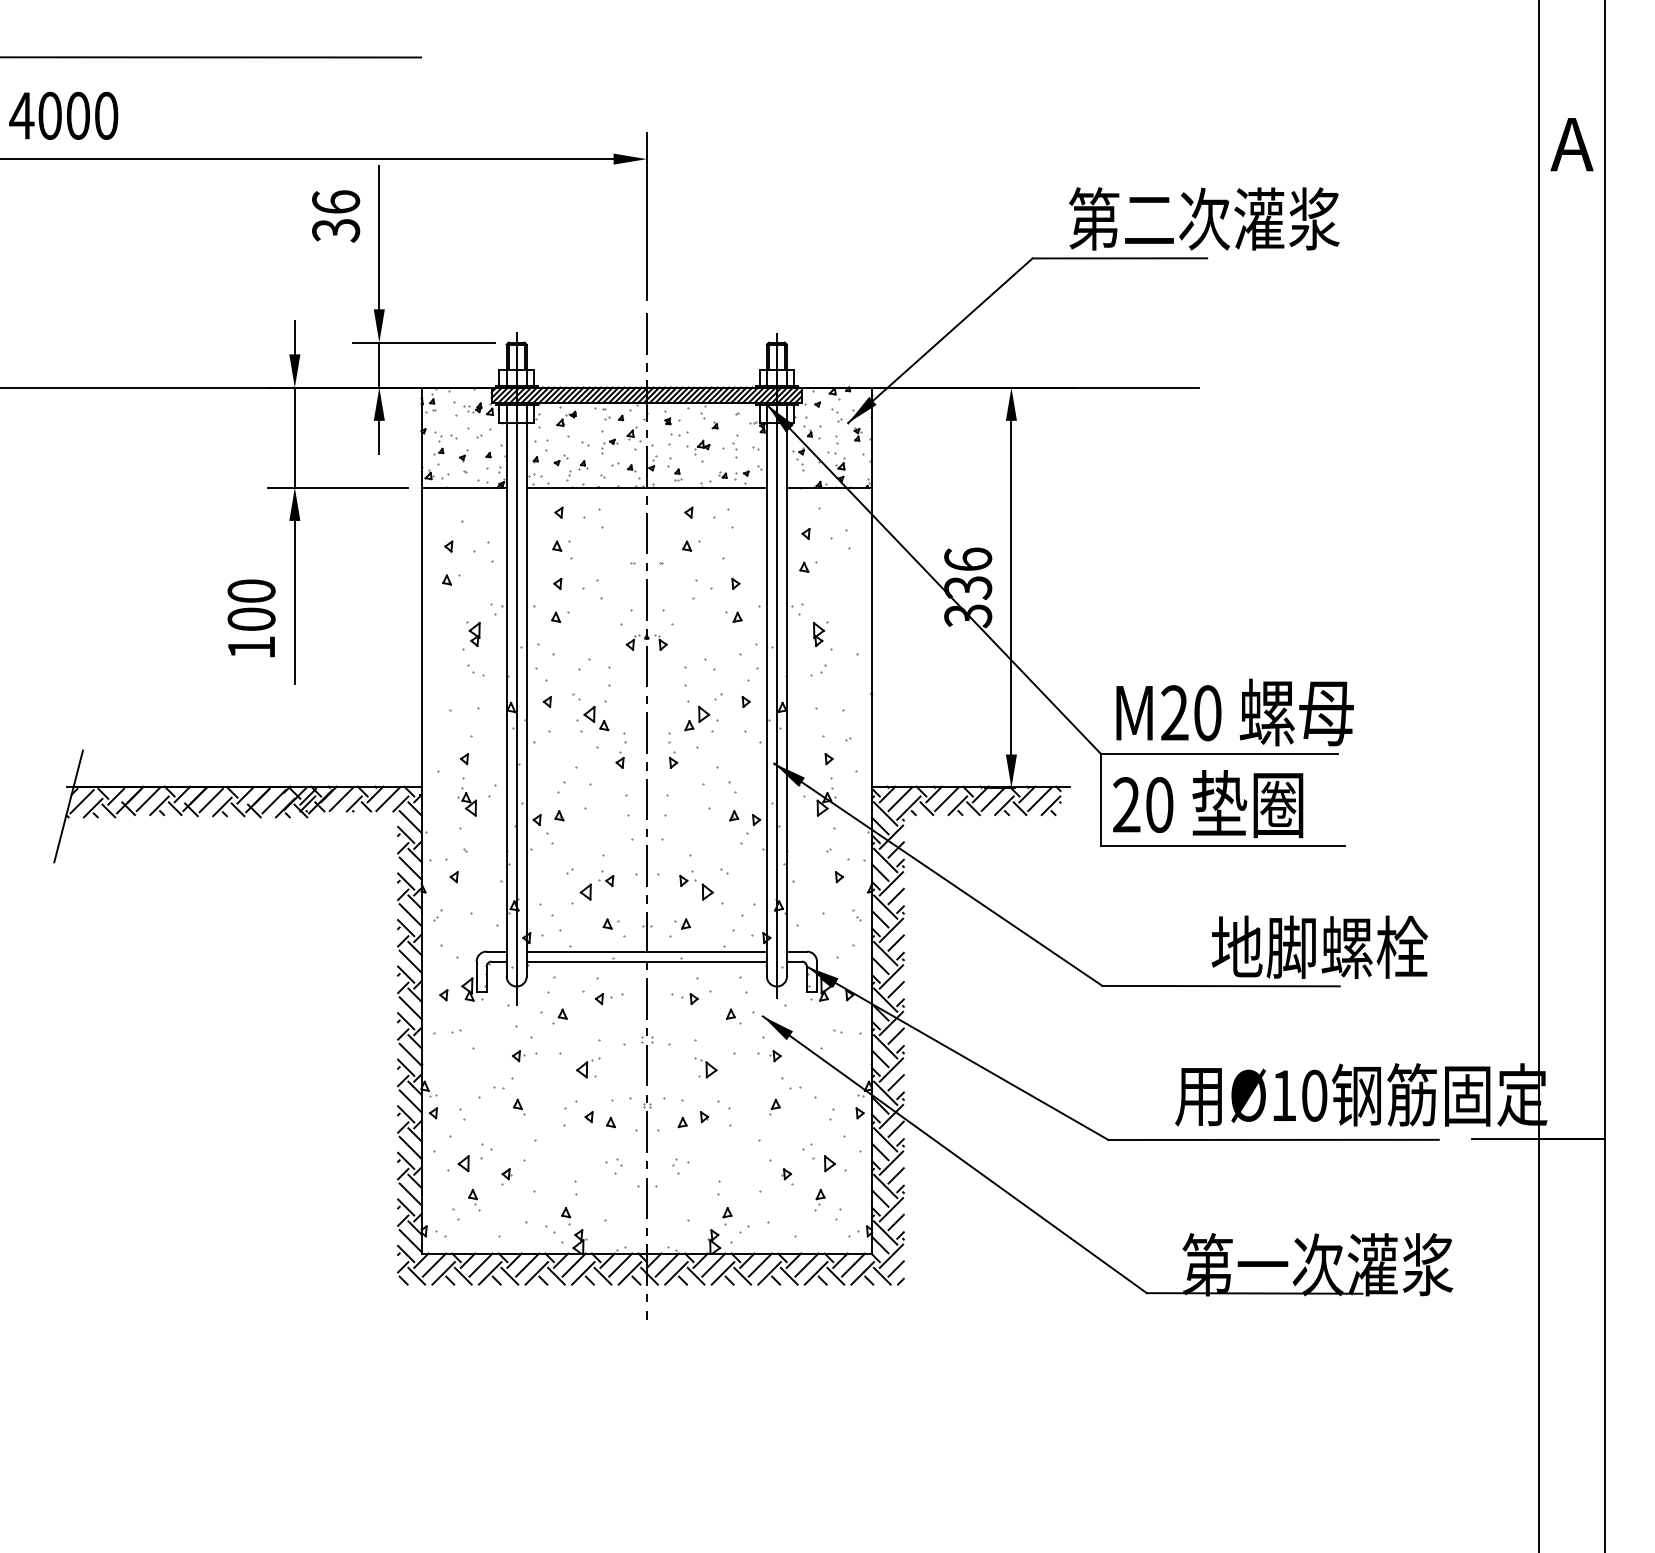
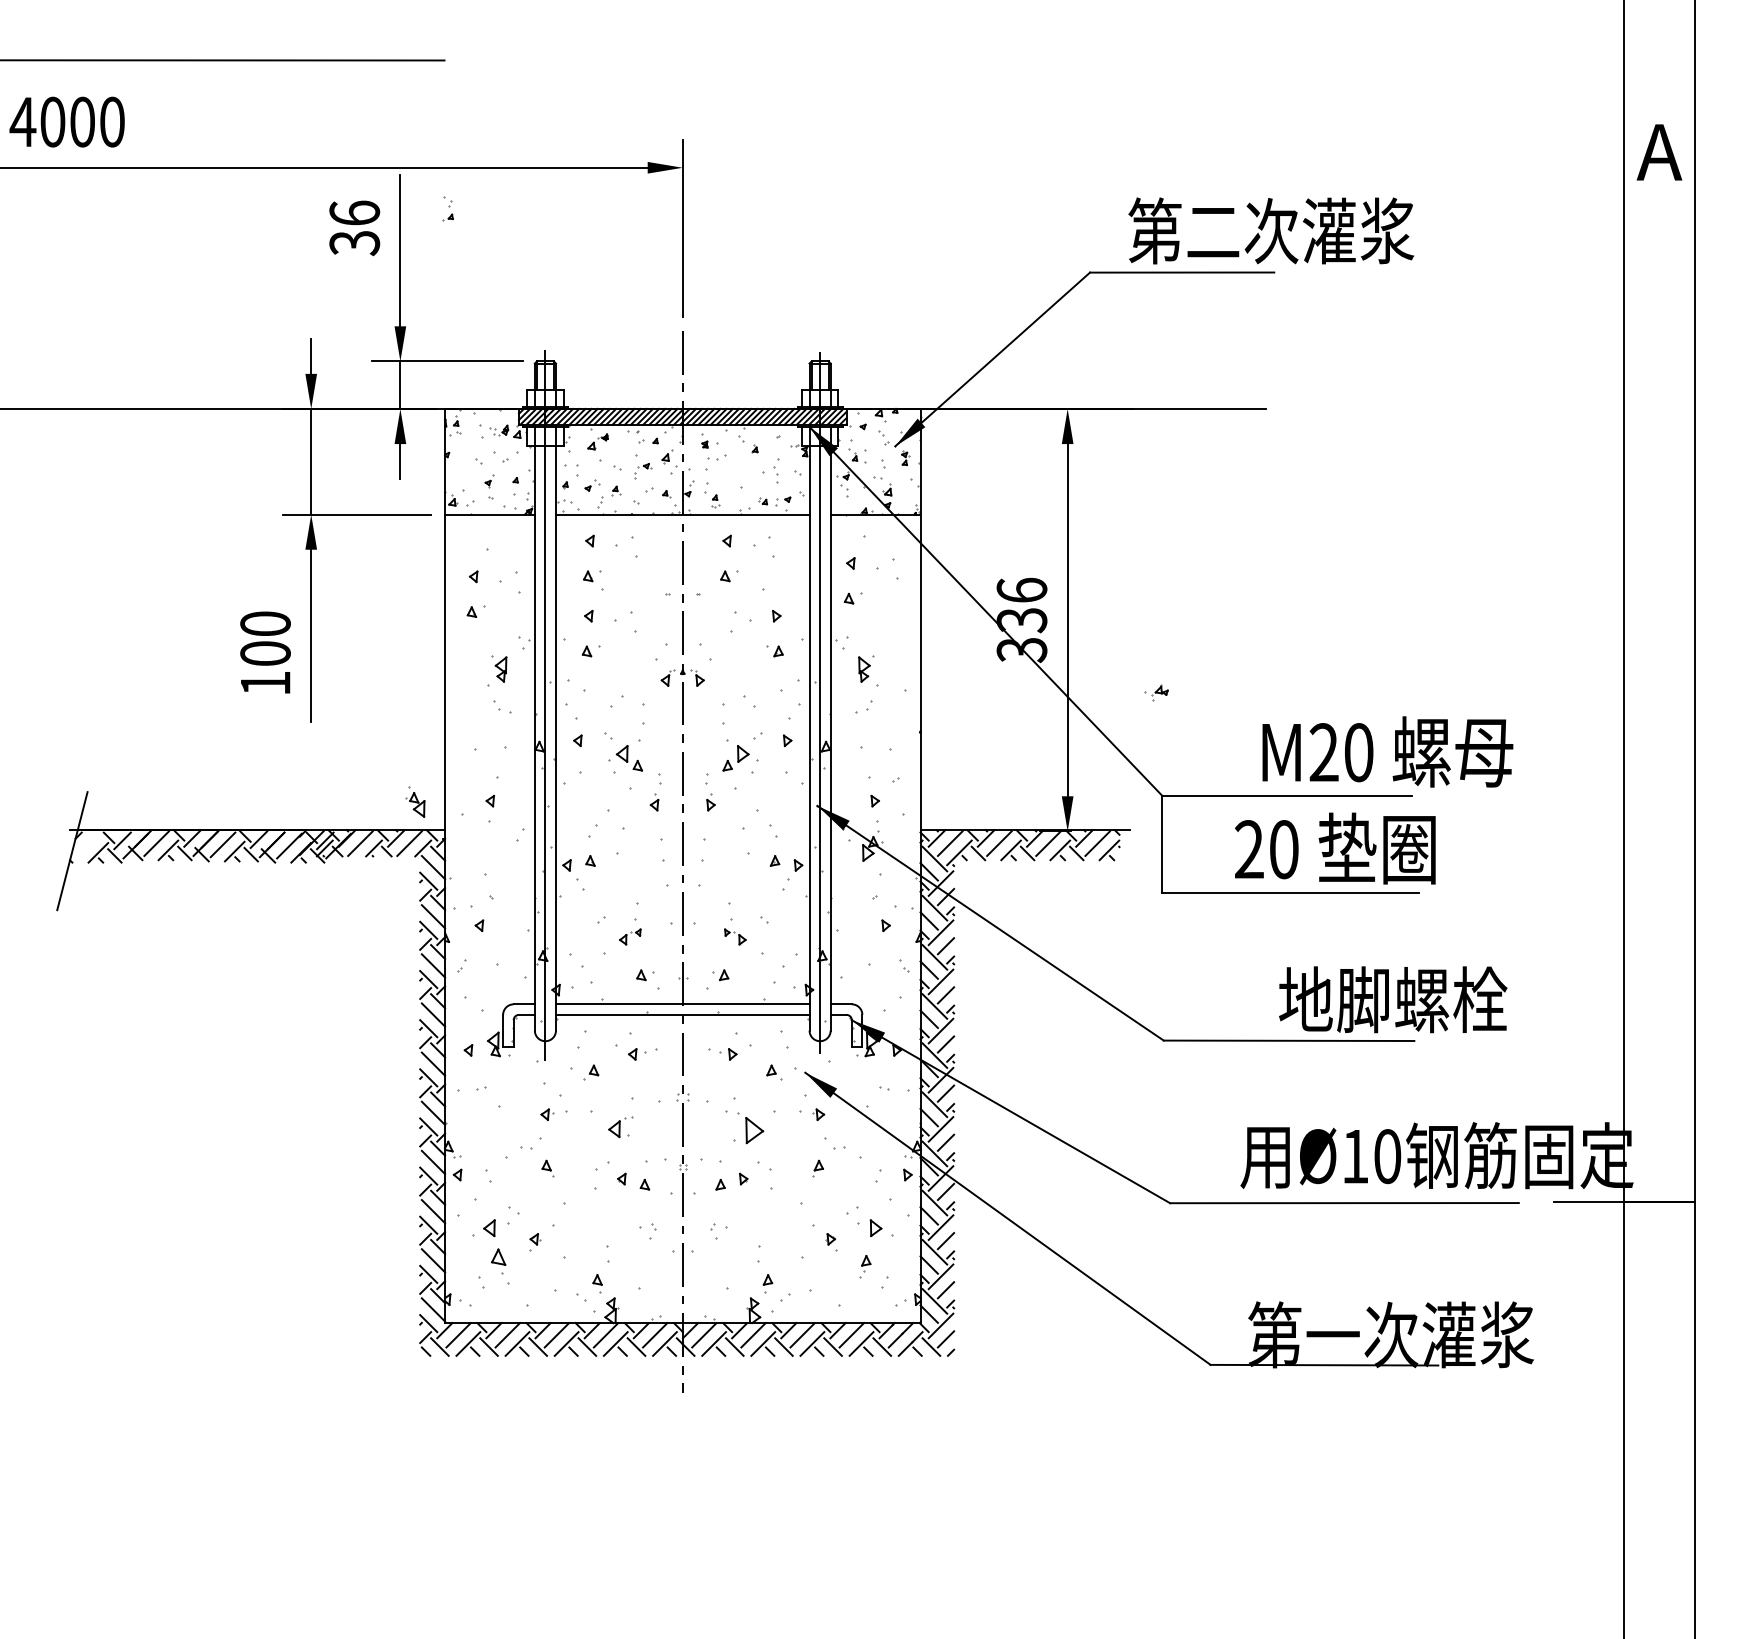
part: (438, 443) -> (447, 208), moved
part: (698, 446) -> (1156, 692), moved
text: (1234, 712) -> (1387, 751), moved
line: (81, 801) -> (86, 845), removed
part: (467, 801) -> (415, 801), moved
text: (1208, 803) -> (1335, 848), moved
part: (597, 887) -> (630, 936), size x0.6
part: (696, 887) -> (735, 936), size x0.6
part: (705, 1067) -> (744, 1126), size x1.6
part: (474, 1199) -> (500, 1266), size x1.6

